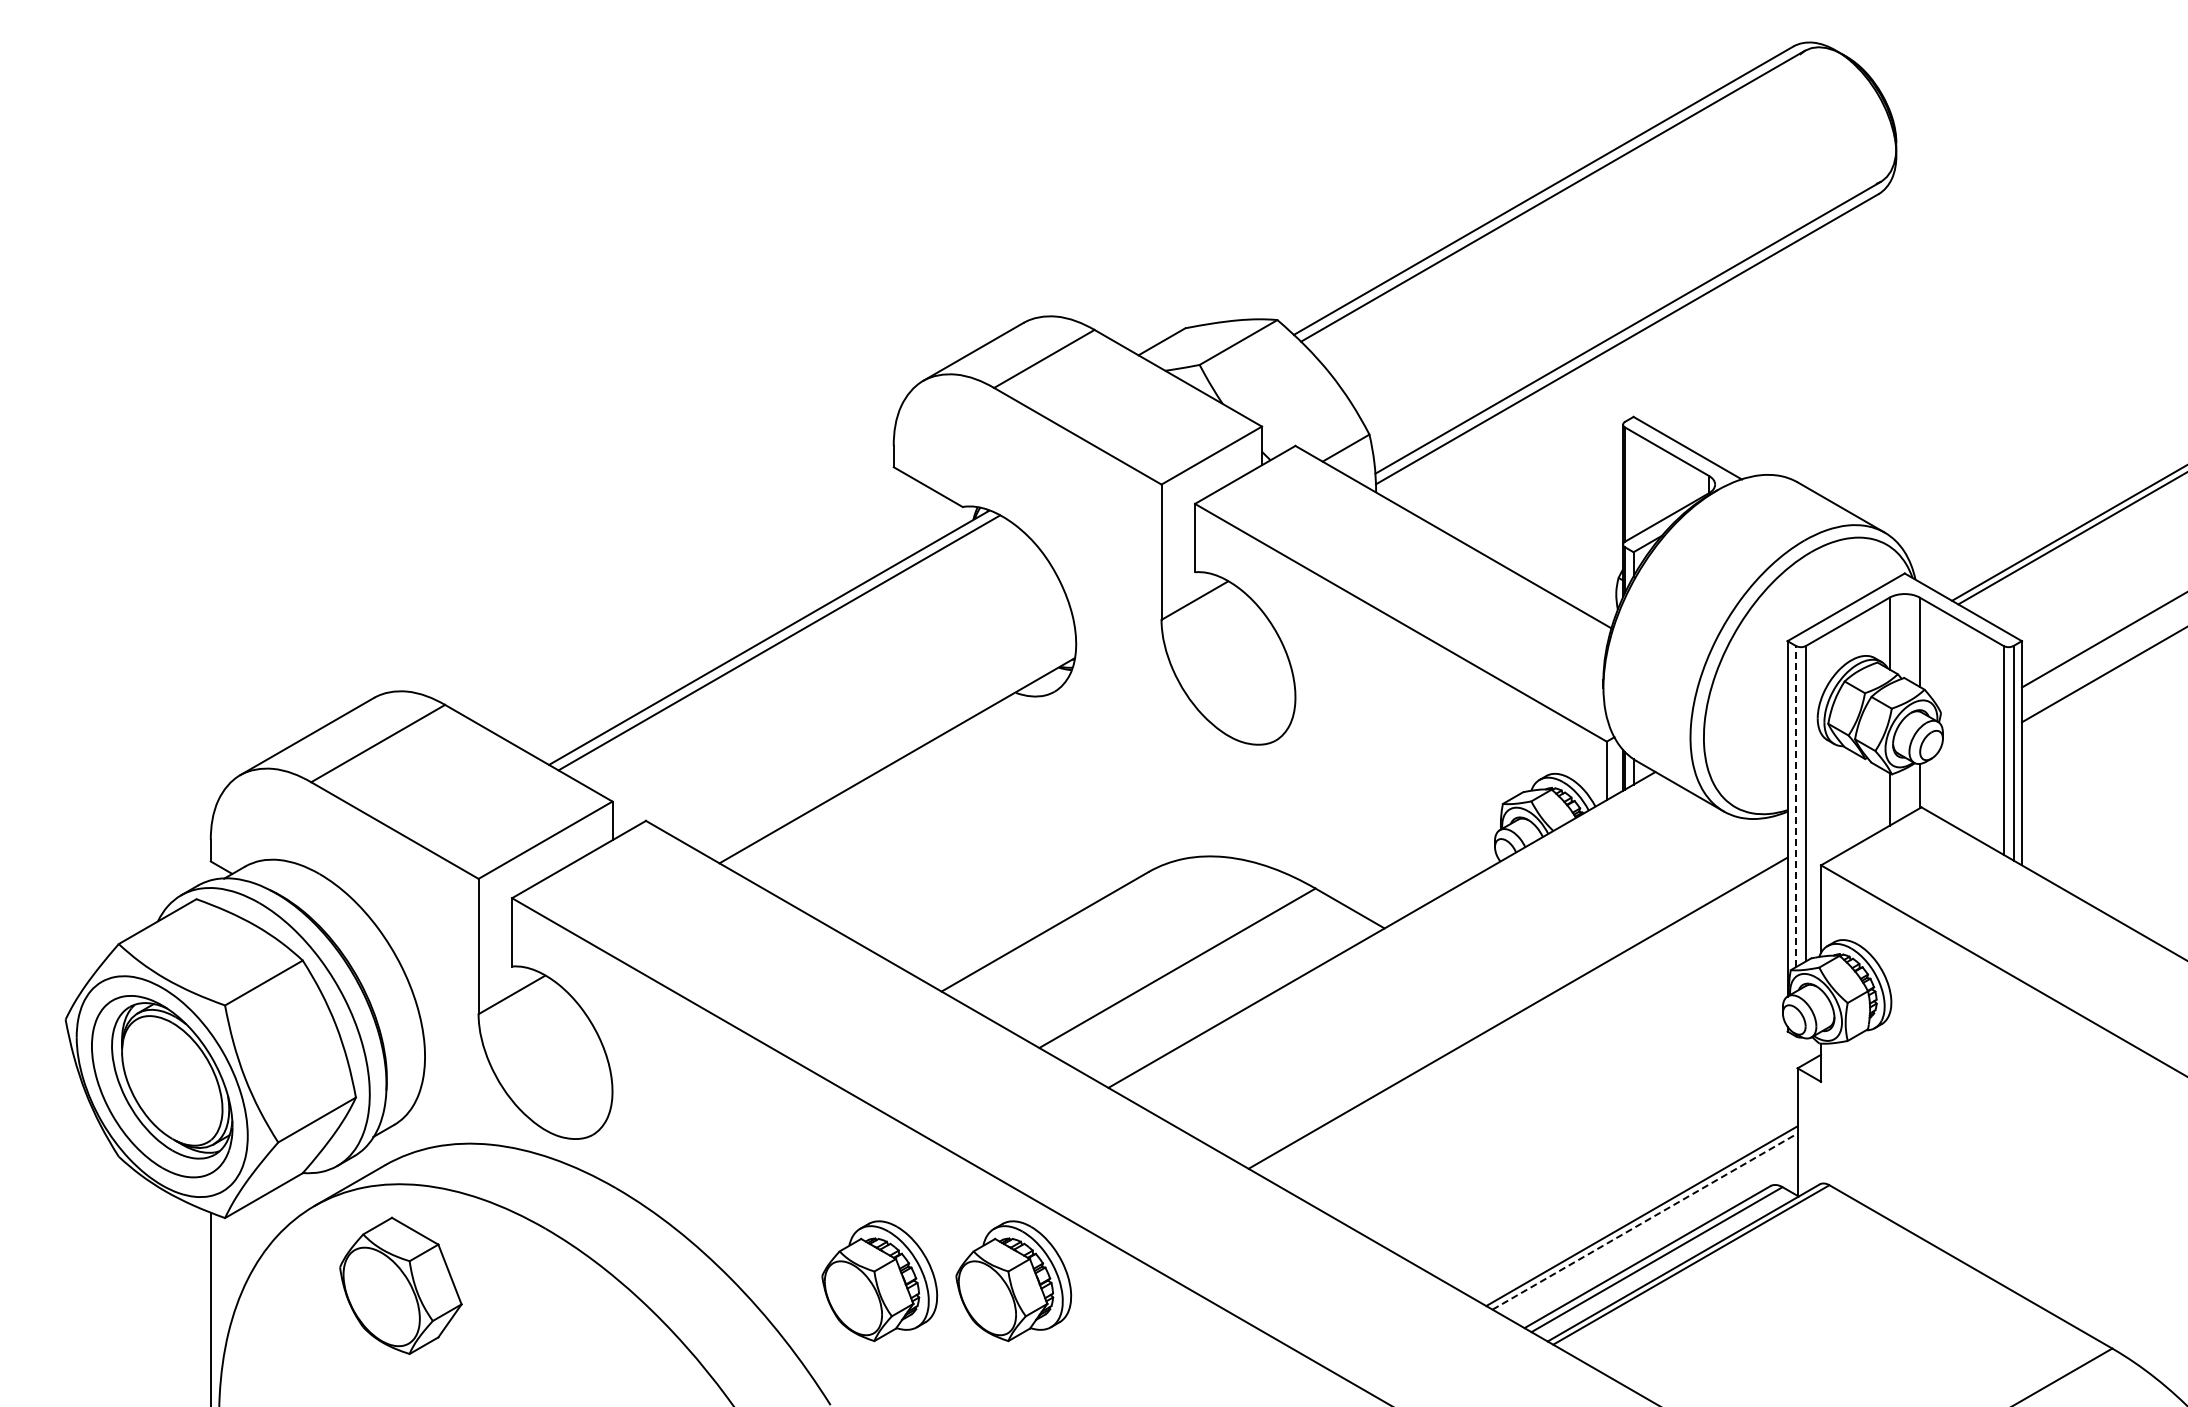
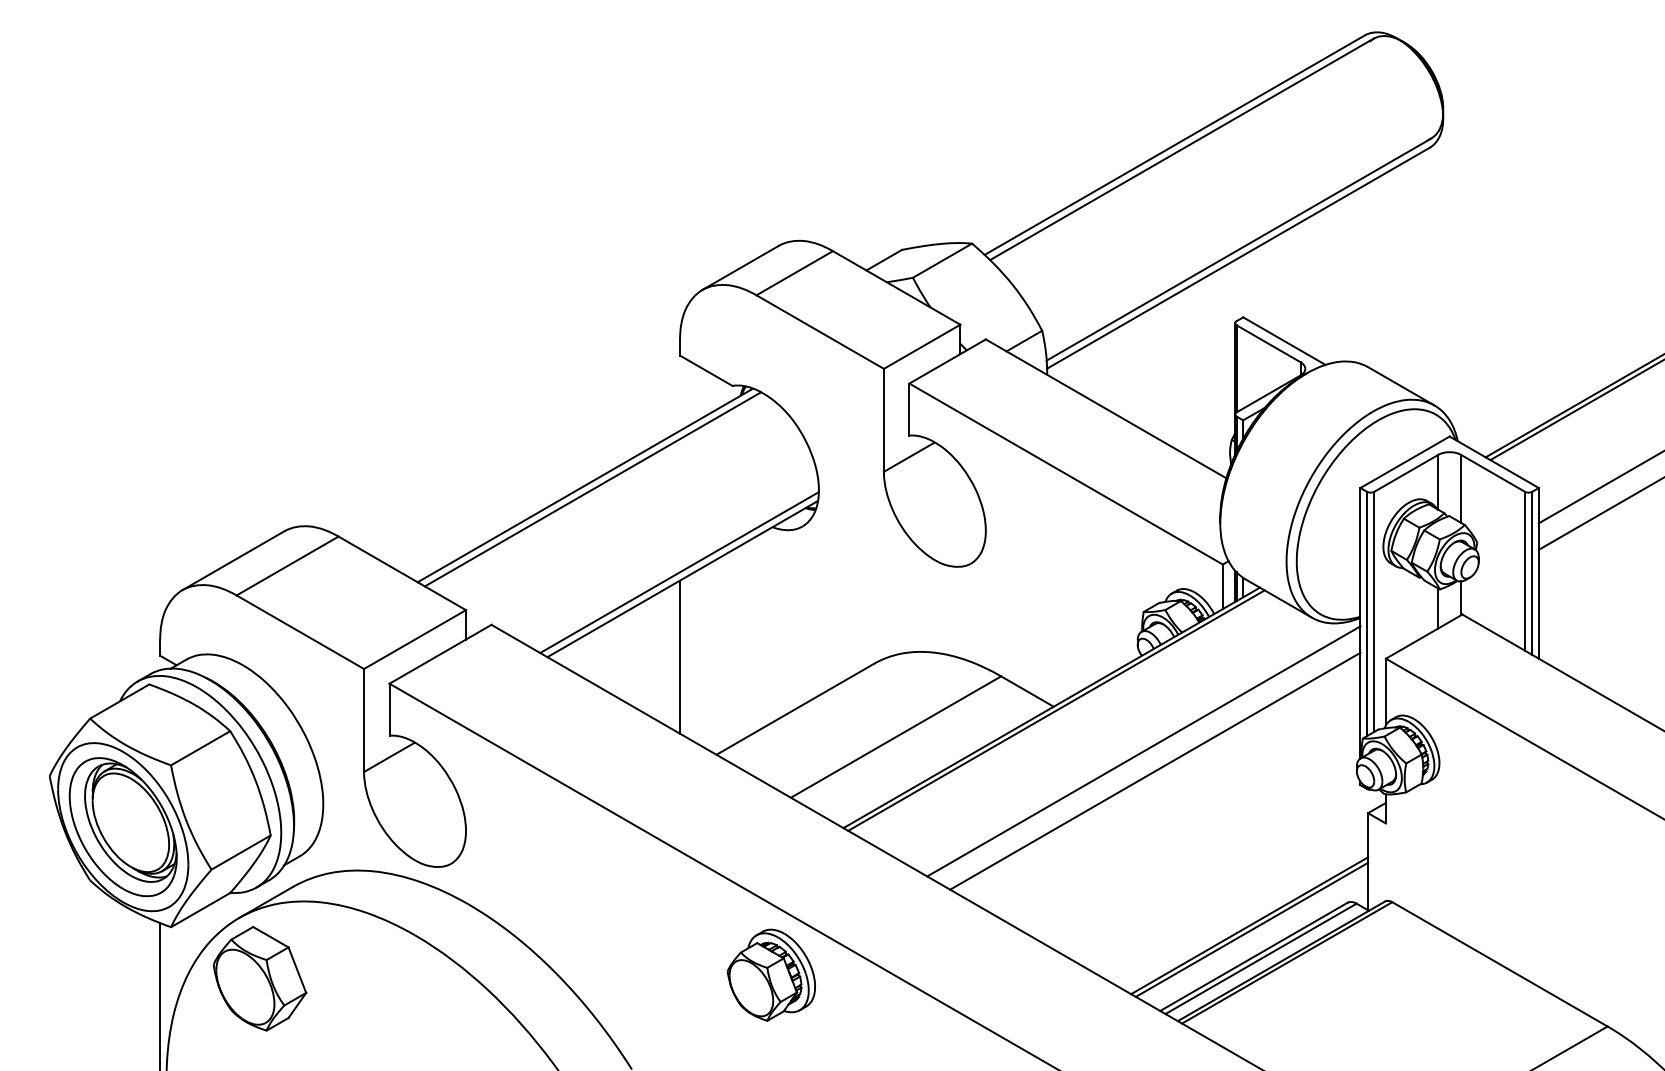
line: (892, 751) -> (679, 572), added
line: (1795, 806) -> (1366, 613), dashed -> solid
line: (893, 862) -> (679, 656), added
line: (1387, 933) -> (1055, 710), added
line: (1502, 986) -> (1143, 750), added
line: (1645, 1221) -> (1252, 929), dashed -> solid
part: (879, 1281) -> (669, 975), removed
part: (400, 1285) -> (259, 978), moved

